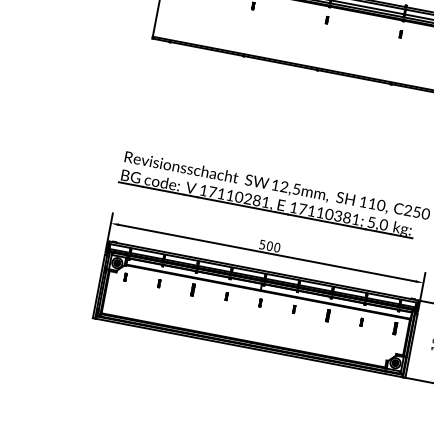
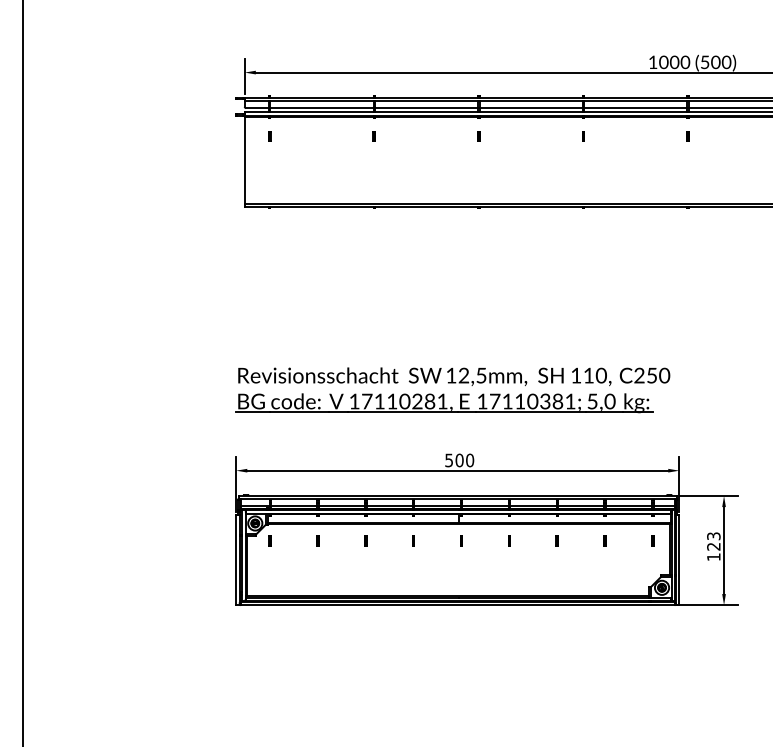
part: (192, 289) -> (365, 540), size x0.62
part: (327, 315) -> (556, 540), size x0.62
part: (395, 328) -> (652, 540), size x0.62

